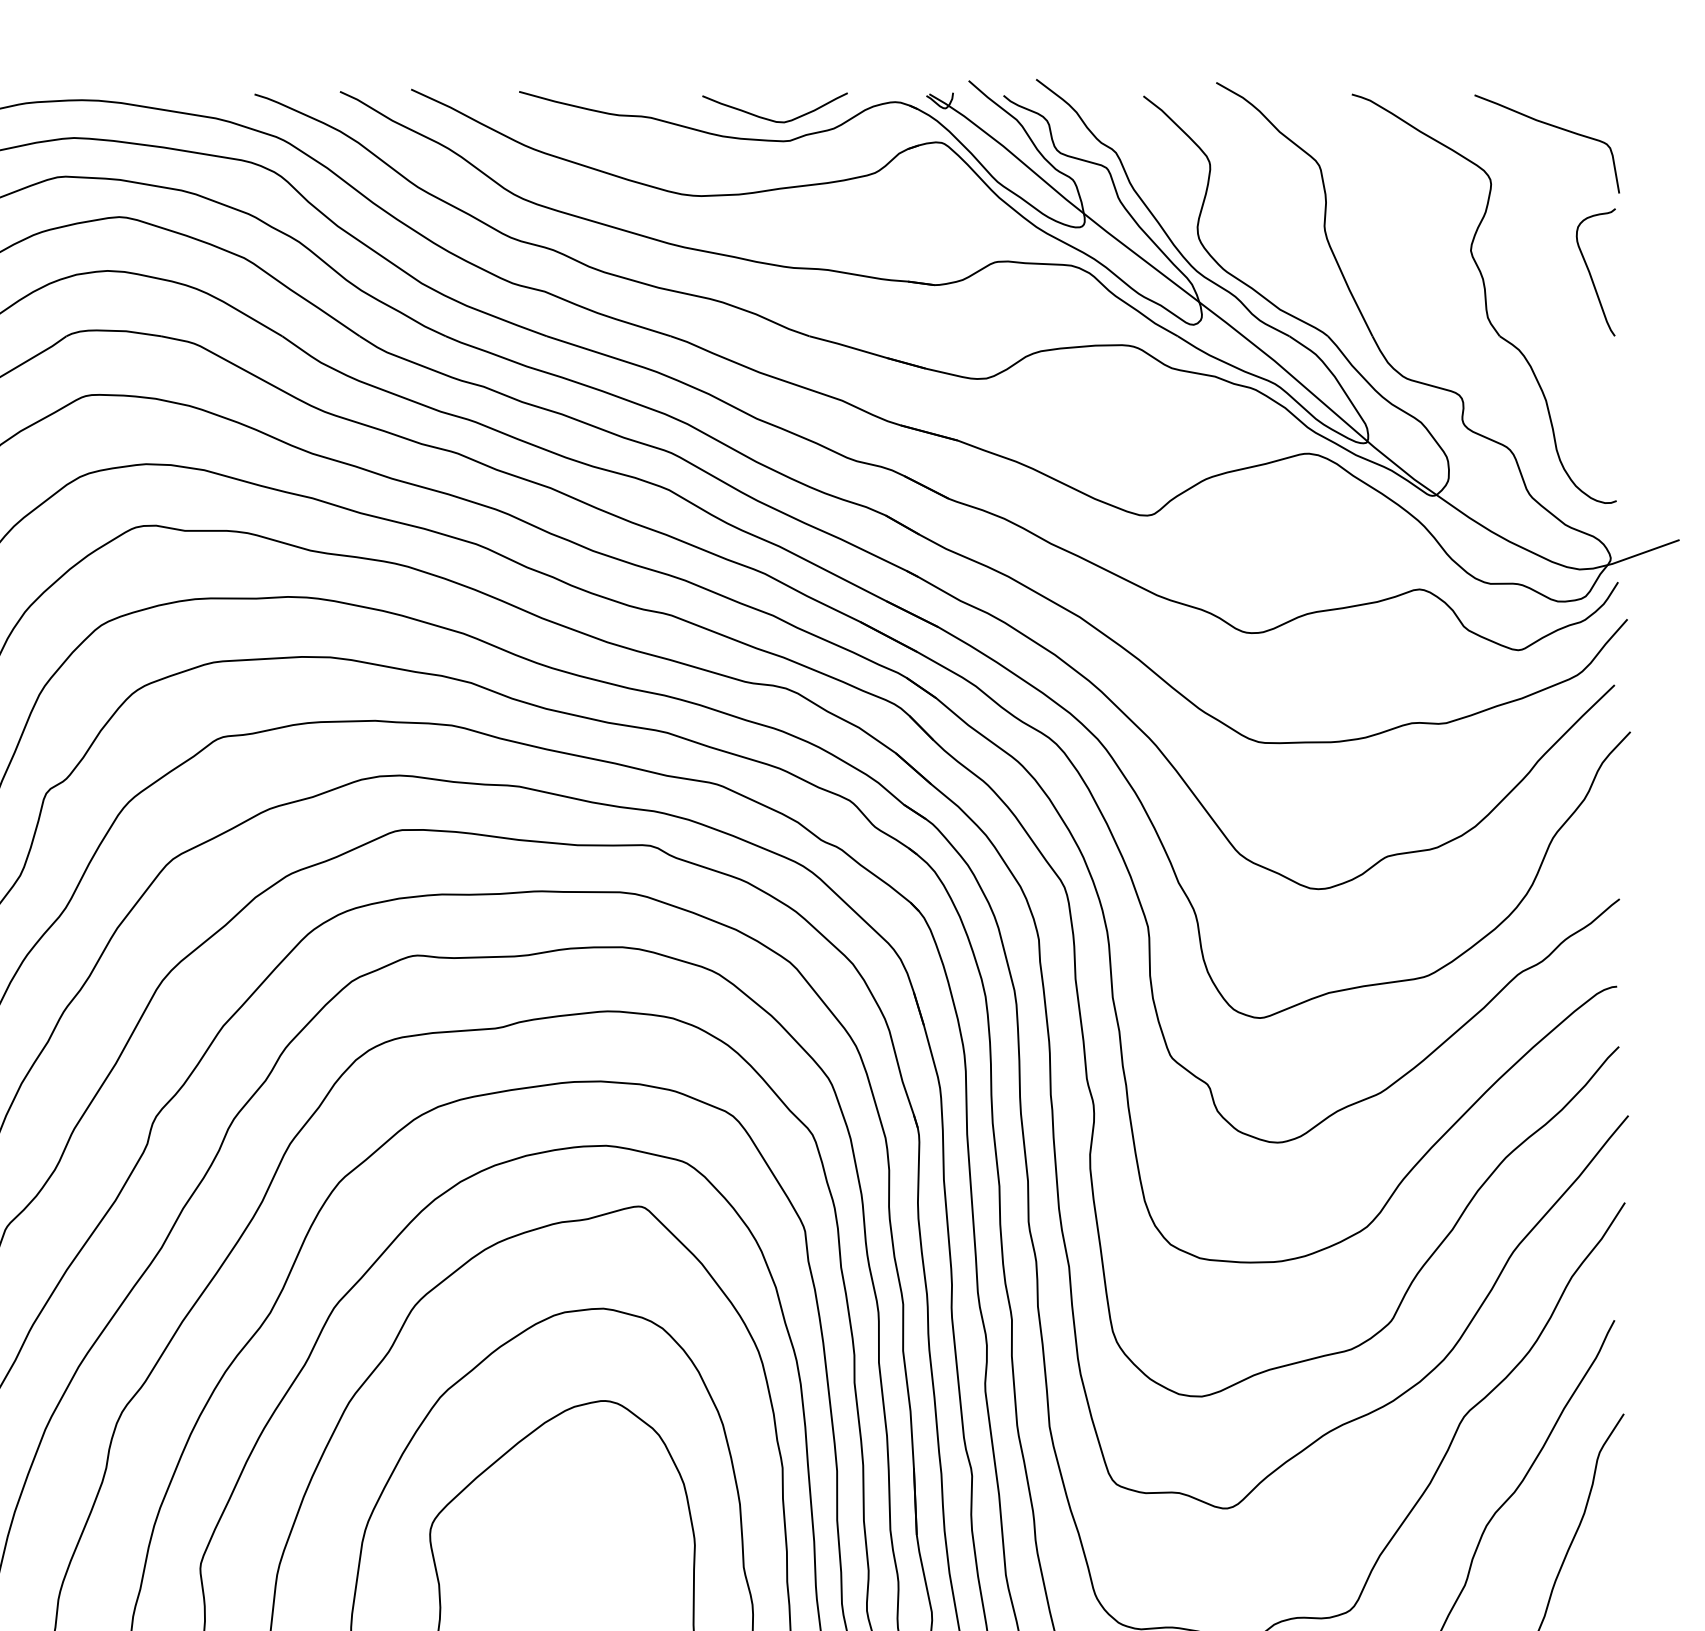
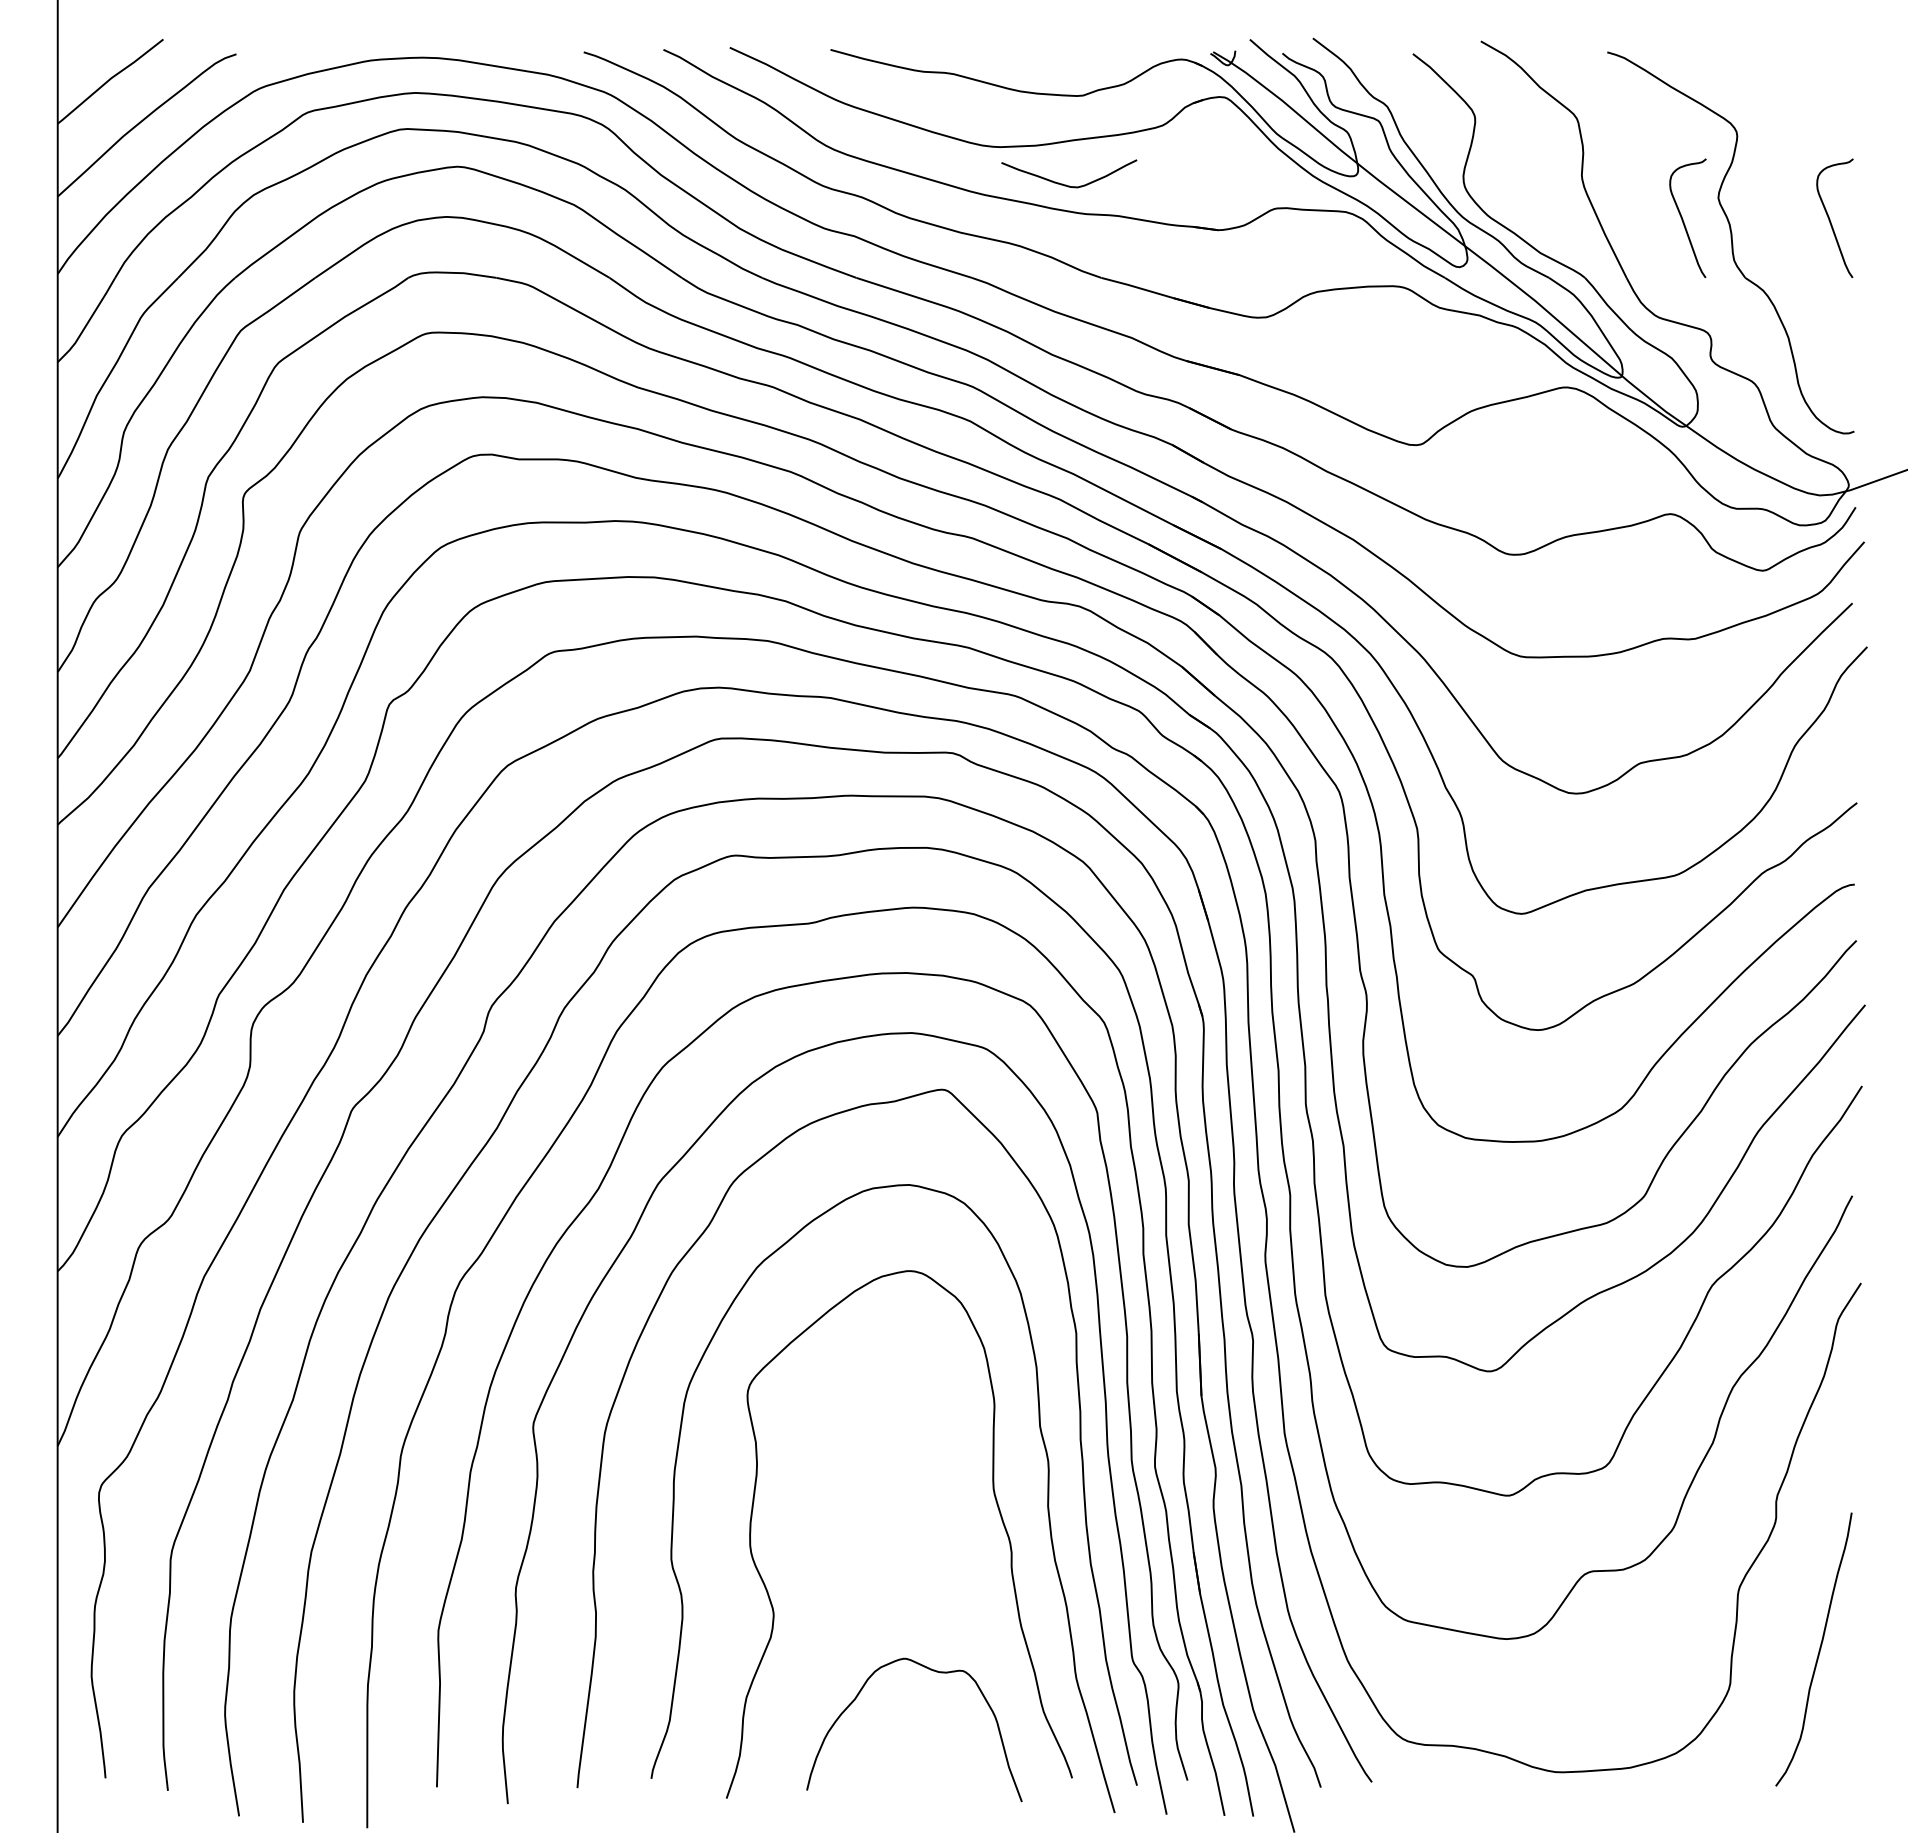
curve: (772, 119) -> (1066, 184), moved
curve: (1552, 126) -> (1794, 82), removed
curve: (1433, 273) -> (1683, 219), added

